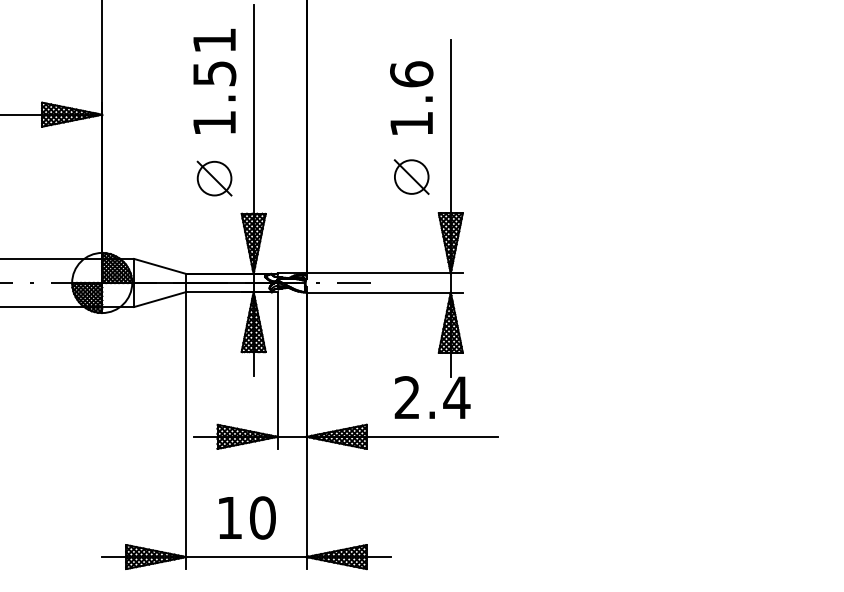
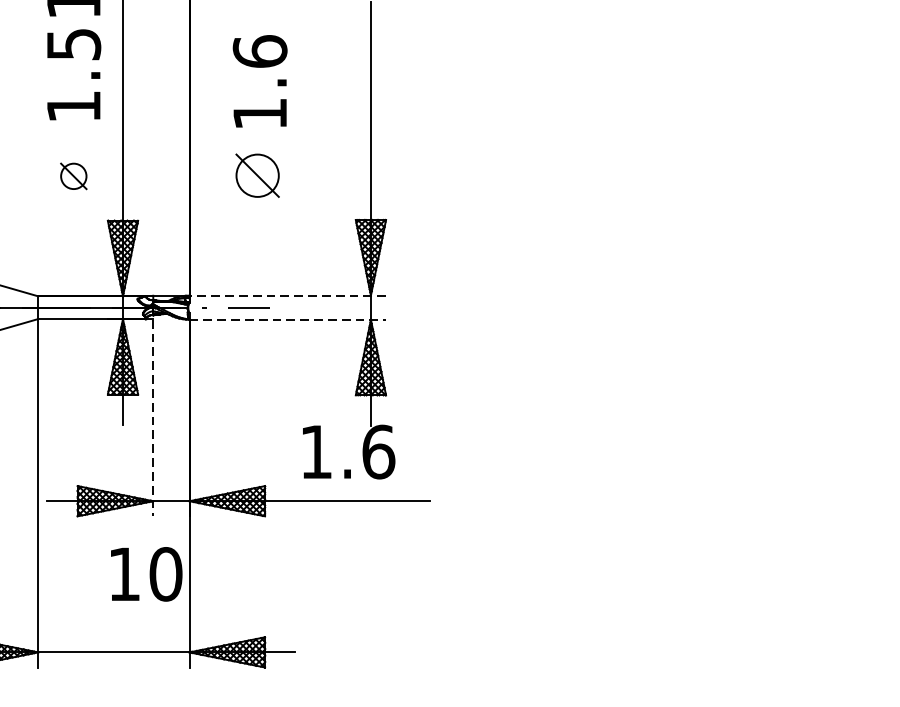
text: (411, 97) -> (259, 80), moved
part: (411, 176) -> (257, 175), moved
part: (214, 178) -> (73, 176), size x0.6
line: (384, 273) -> (287, 295), solid -> dashed
line: (385, 292) -> (288, 319), solid -> dashed
line: (277, 371) -> (152, 419), solid -> dashed
text: (432, 397) -> (347, 451), 2.4 -> 1.6
text: (247, 517) -> (146, 573), moved

